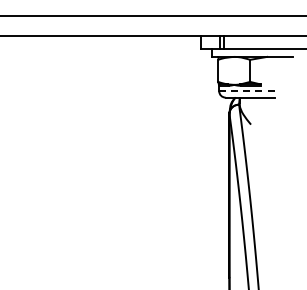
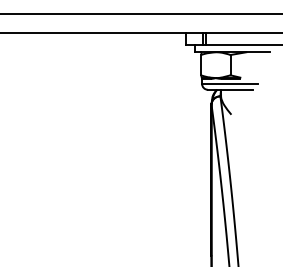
line: (250, 91) -> (230, 84), dashed -> solid

